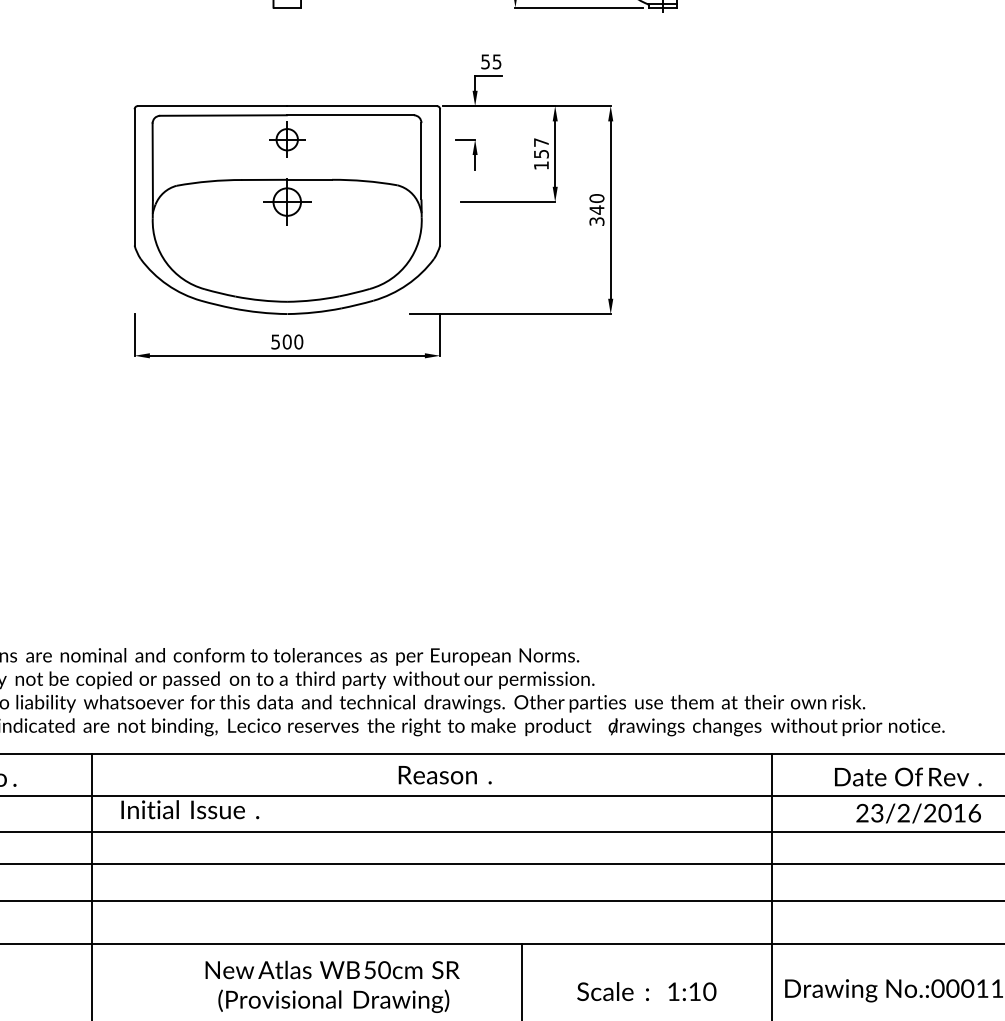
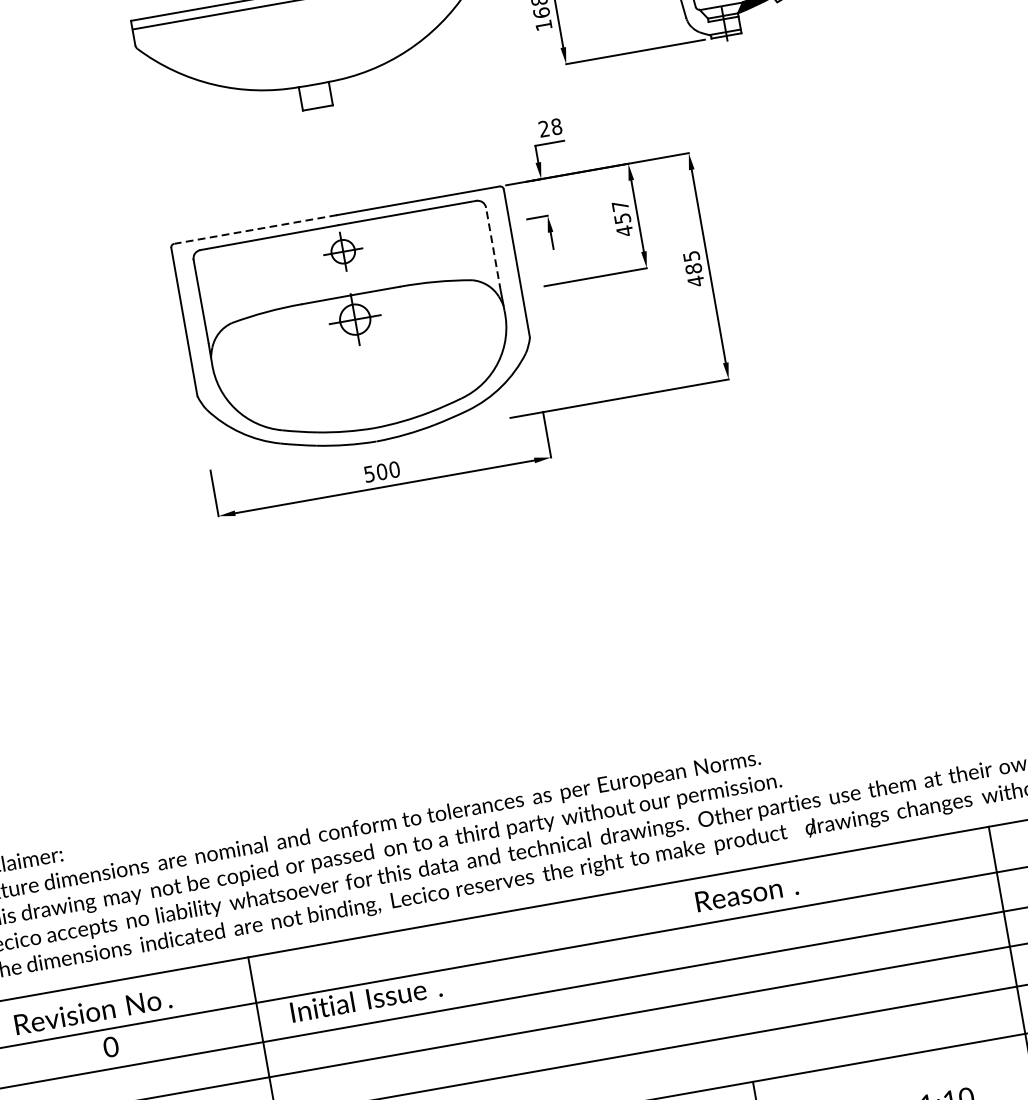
text: (491, 61) -> (550, 127), 55 -> 28
line: (212, 106) -> (255, 229), solid -> dashed
line: (421, 160) -> (493, 248), solid -> dashed
text: (541, 165) -> (624, 231), 157 -> 457
text: (596, 210) -> (693, 269), 340 -> 485
text: (444, 775) -> (746, 894), moved

